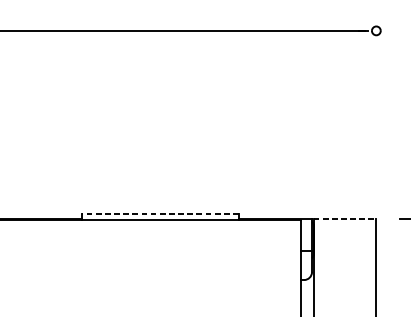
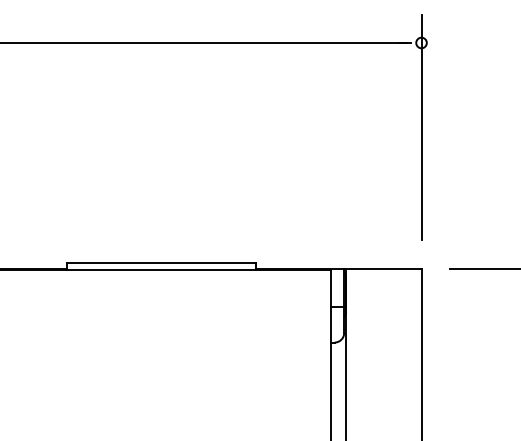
line: (376, 101) -> (421, 127), added
line: (160, 214) -> (161, 263), dashed -> solid
line: (344, 218) -> (383, 268), dashed -> solid

